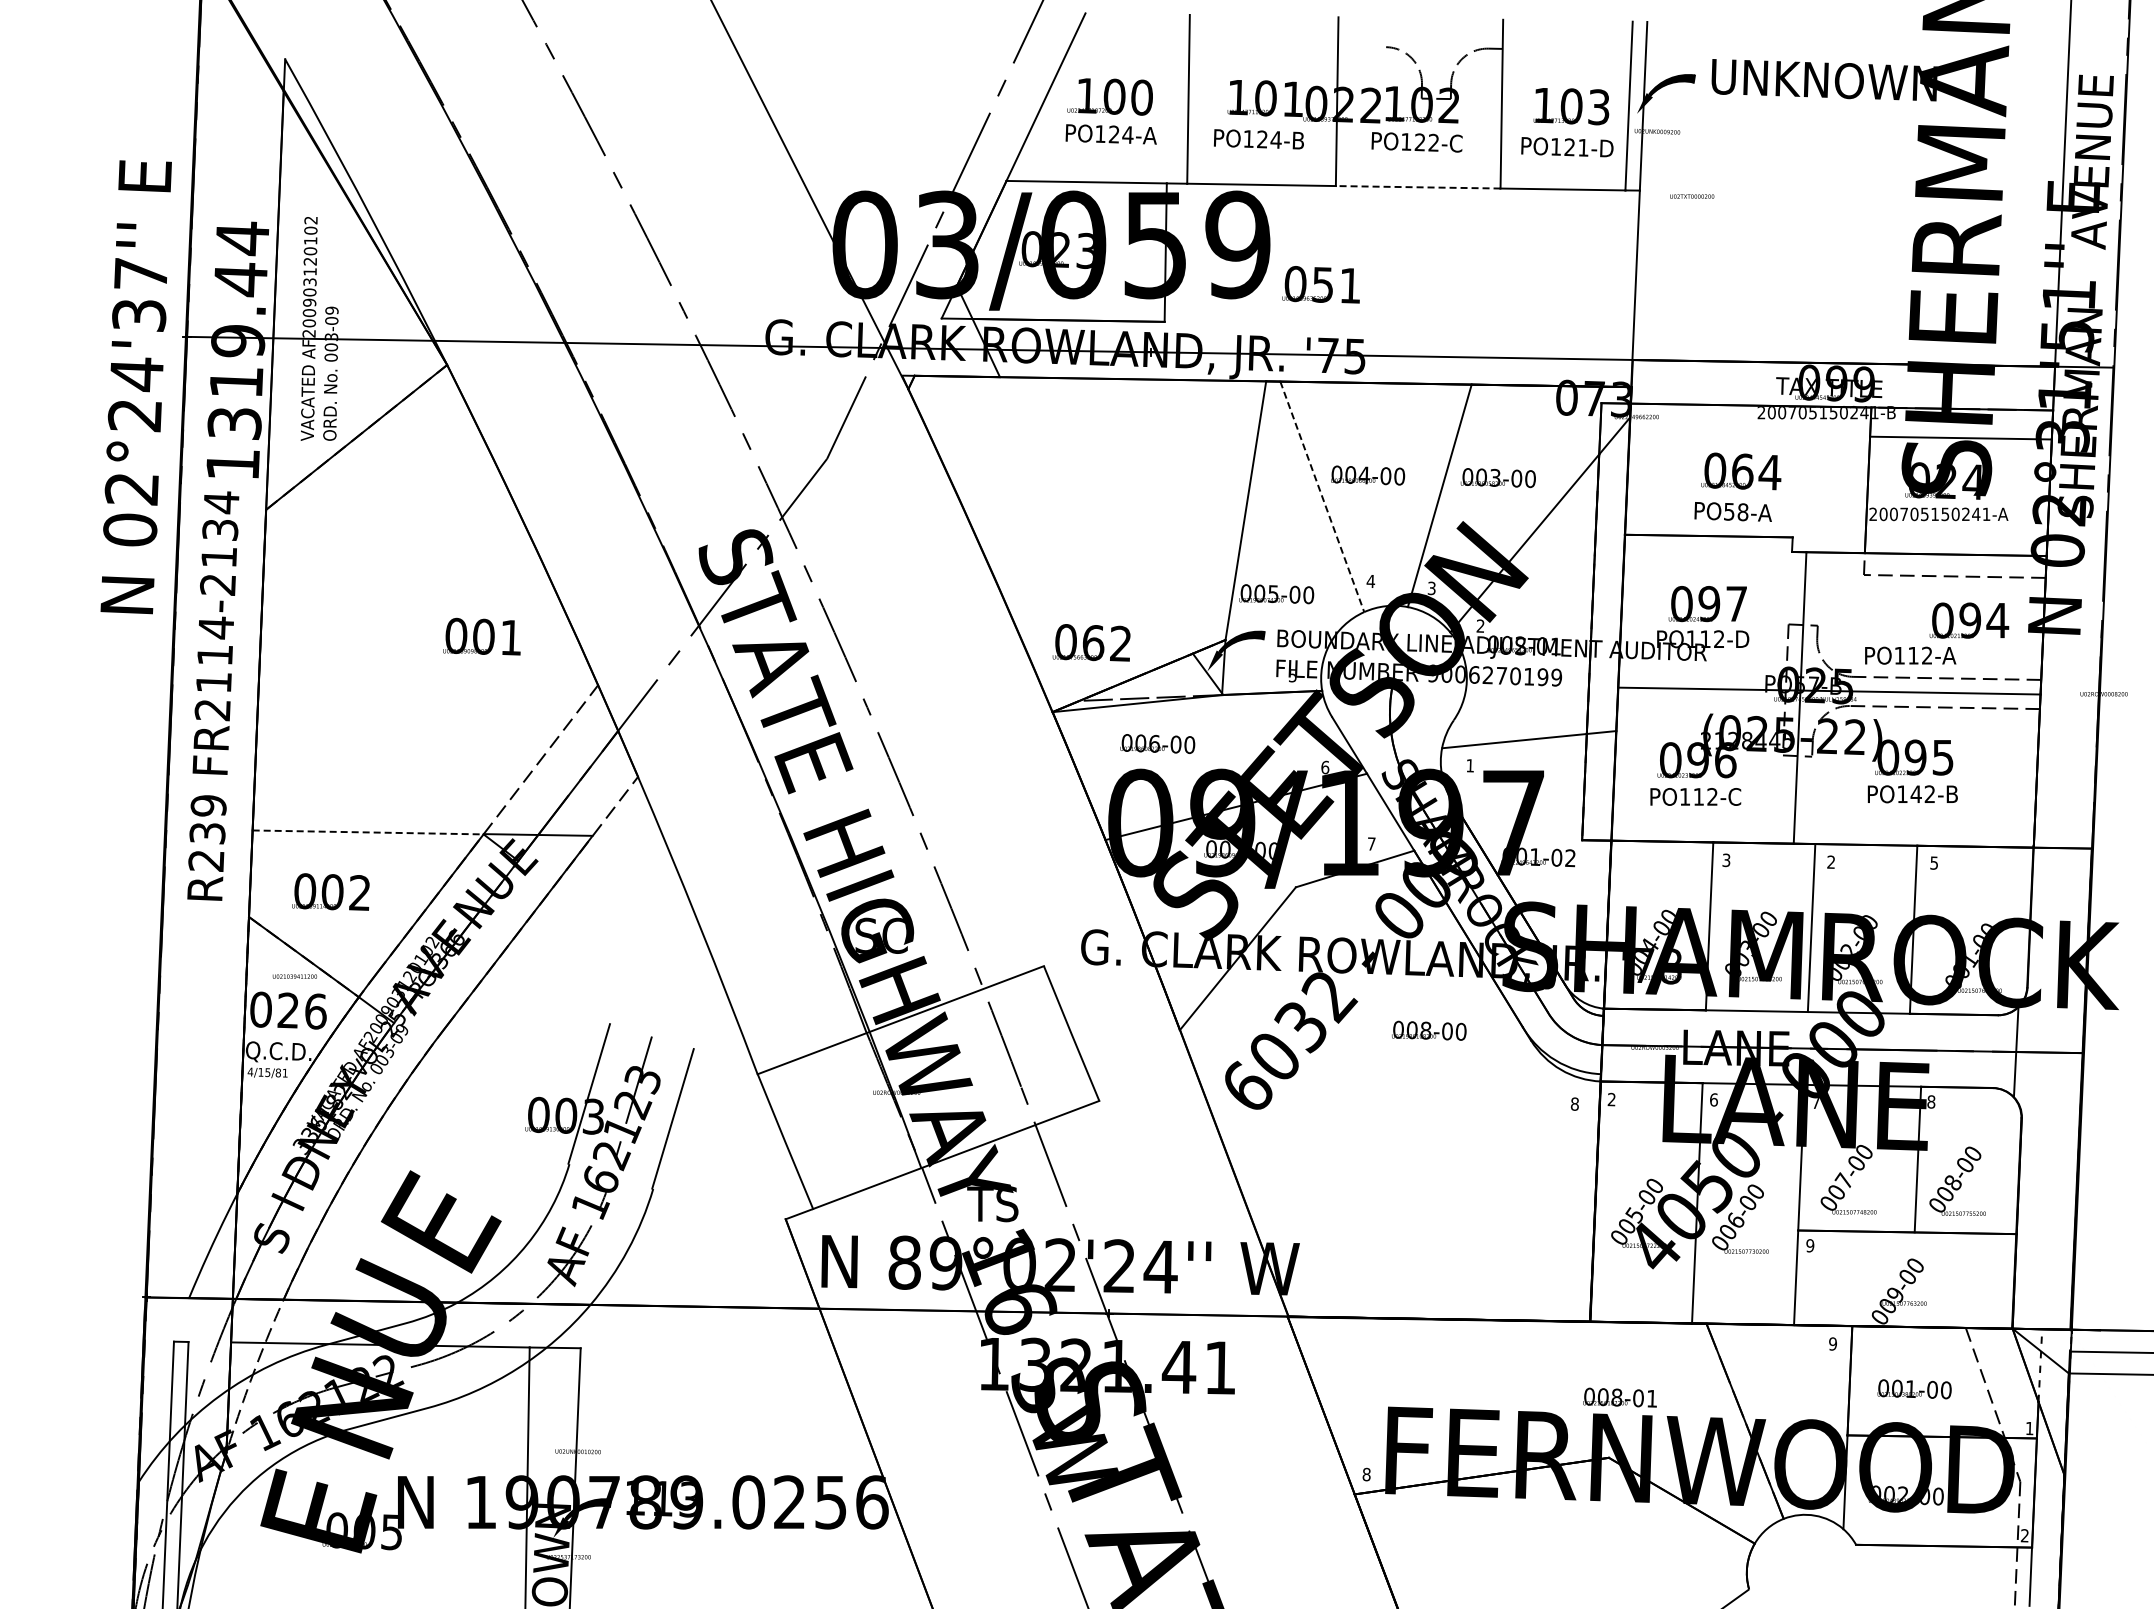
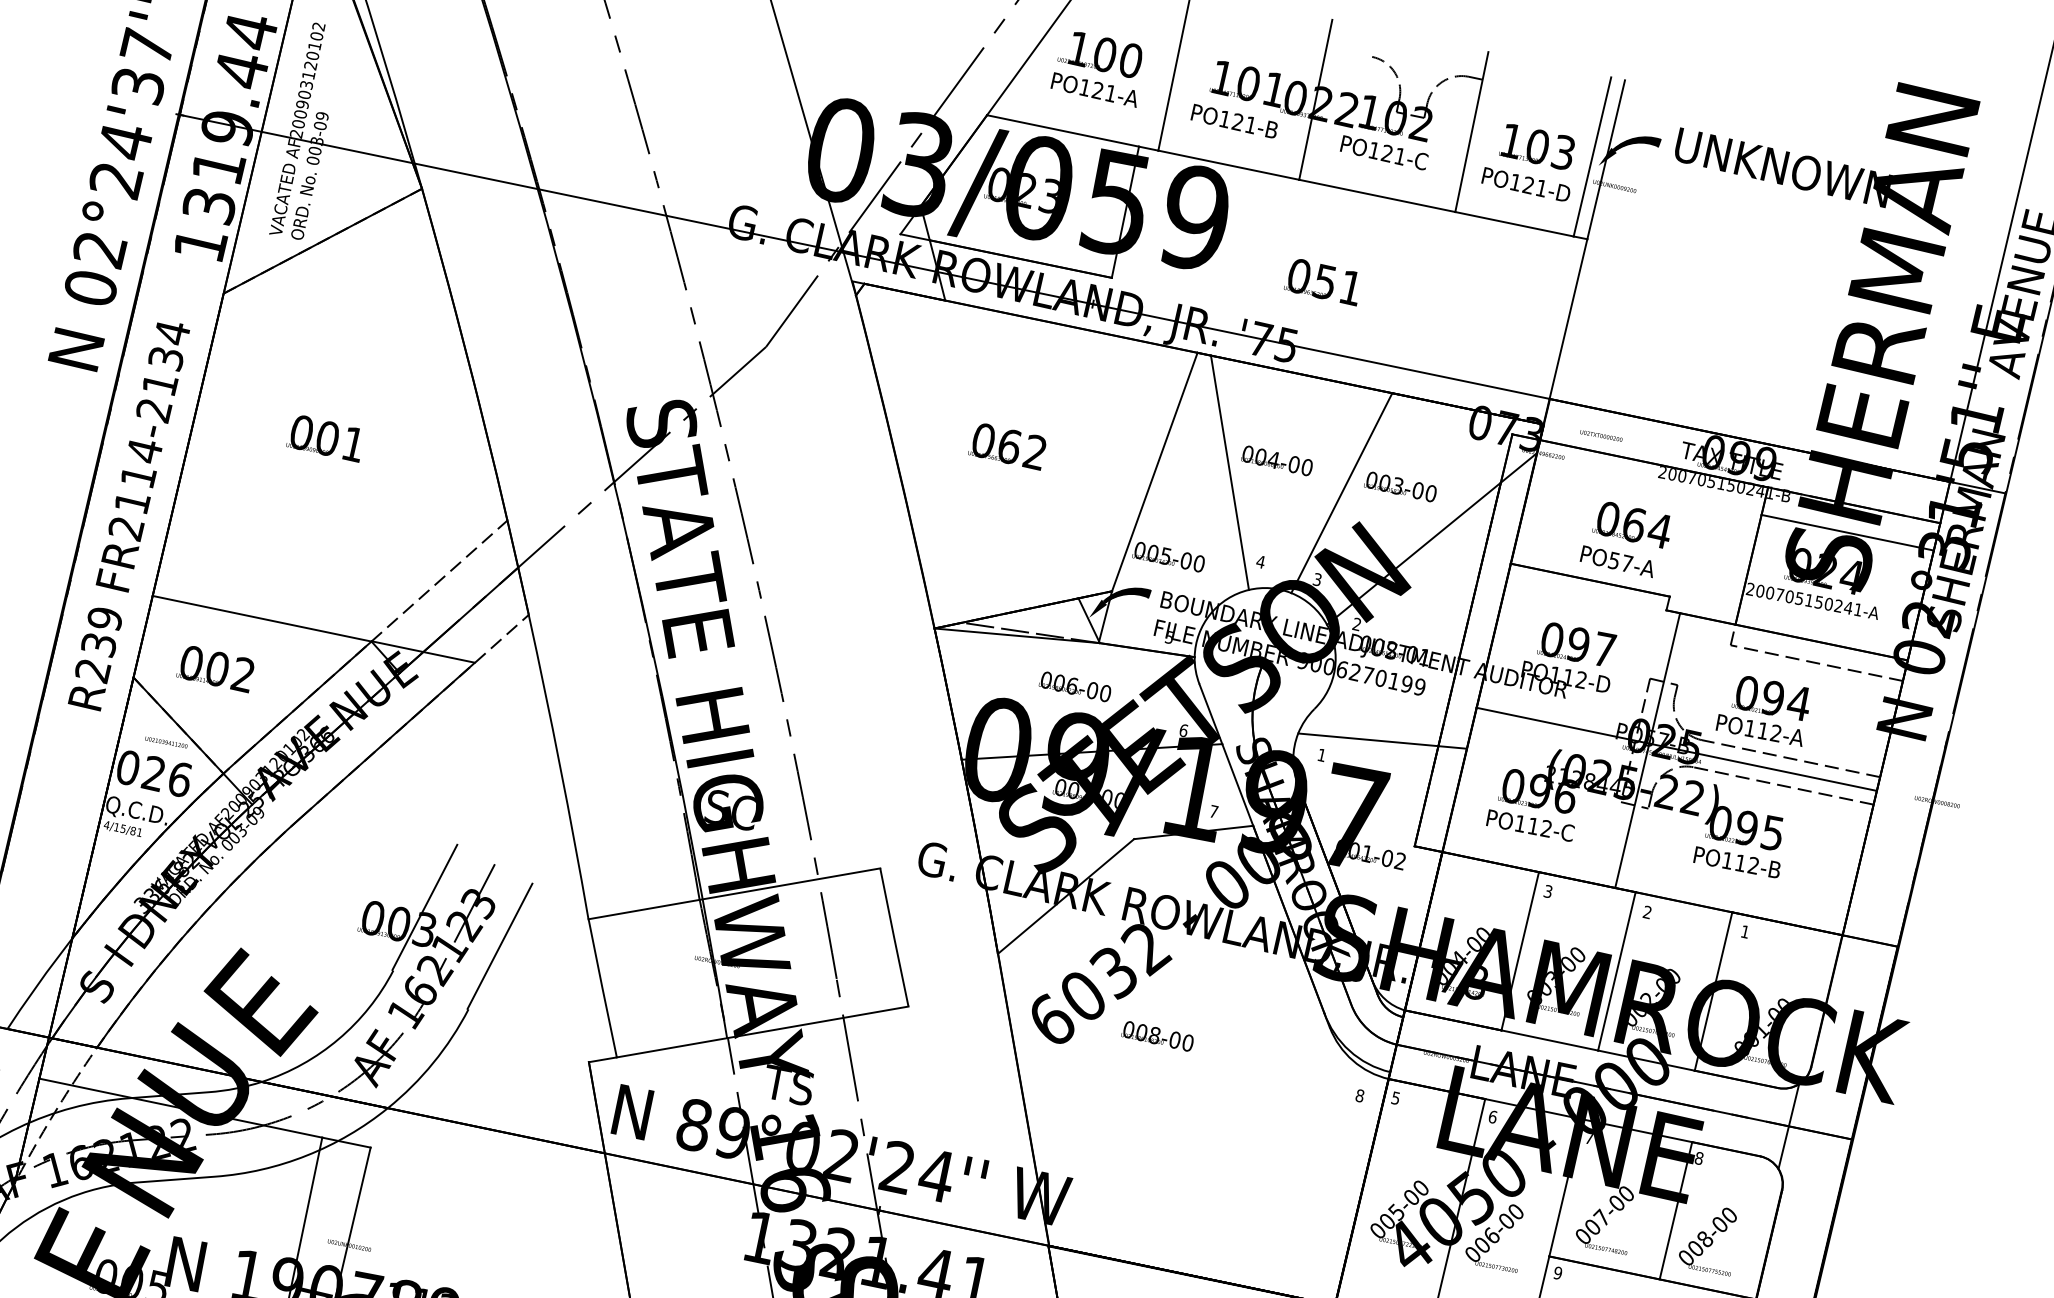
text: (1127, 134) -> (1110, 93), PO124-A -> PO121-A
text: (1275, 139) -> (1250, 124), PO124-B -> PO121-B
text: (1433, 142) -> (1399, 156), PO122-C -> PO121-C
line: (1417, 187) -> (1376, 195), dashed -> solid
text: (1692, 196) -> (1601, 435), moved
text: (1320, 284) -> (1322, 281), moved
line: (1322, 496) -> (1230, 472), dashed -> solid
text: (1742, 512) -> (1626, 563), PO58-A -> PO57-A
text: (1969, 620) -> (1772, 698), moved
text: (481, 636) -> (325, 437), moved
text: (1091, 642) -> (1007, 445), moved
text: (213, 695) -> (129, 514), moved
text: (1157, 743) -> (1075, 686), moved
text: (1915, 793) -> (1740, 862), PO142-B -> PO112-B
line: (368, 832) -> (262, 618), dashed -> solid
text: (1933, 862) -> (1744, 931), 5 -> 1
text: (1429, 1030) -> (1158, 1036), moved
text: (1611, 1099) -> (1395, 1098), 2 -> 5

